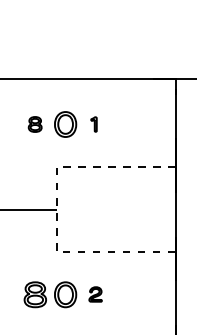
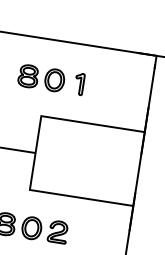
part: (34, 124) -> (27, 76), size x1.67
part: (93, 124) -> (78, 84), size x1.67
line: (56, 209) -> (35, 152), dashed -> solid
part: (95, 294) -> (57, 232), size x1.67

